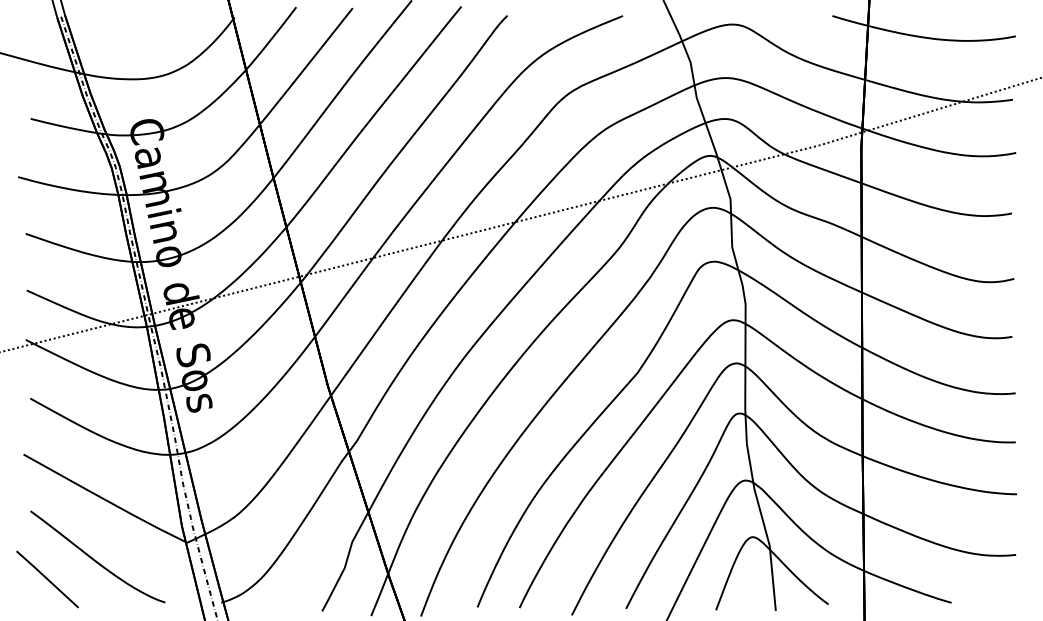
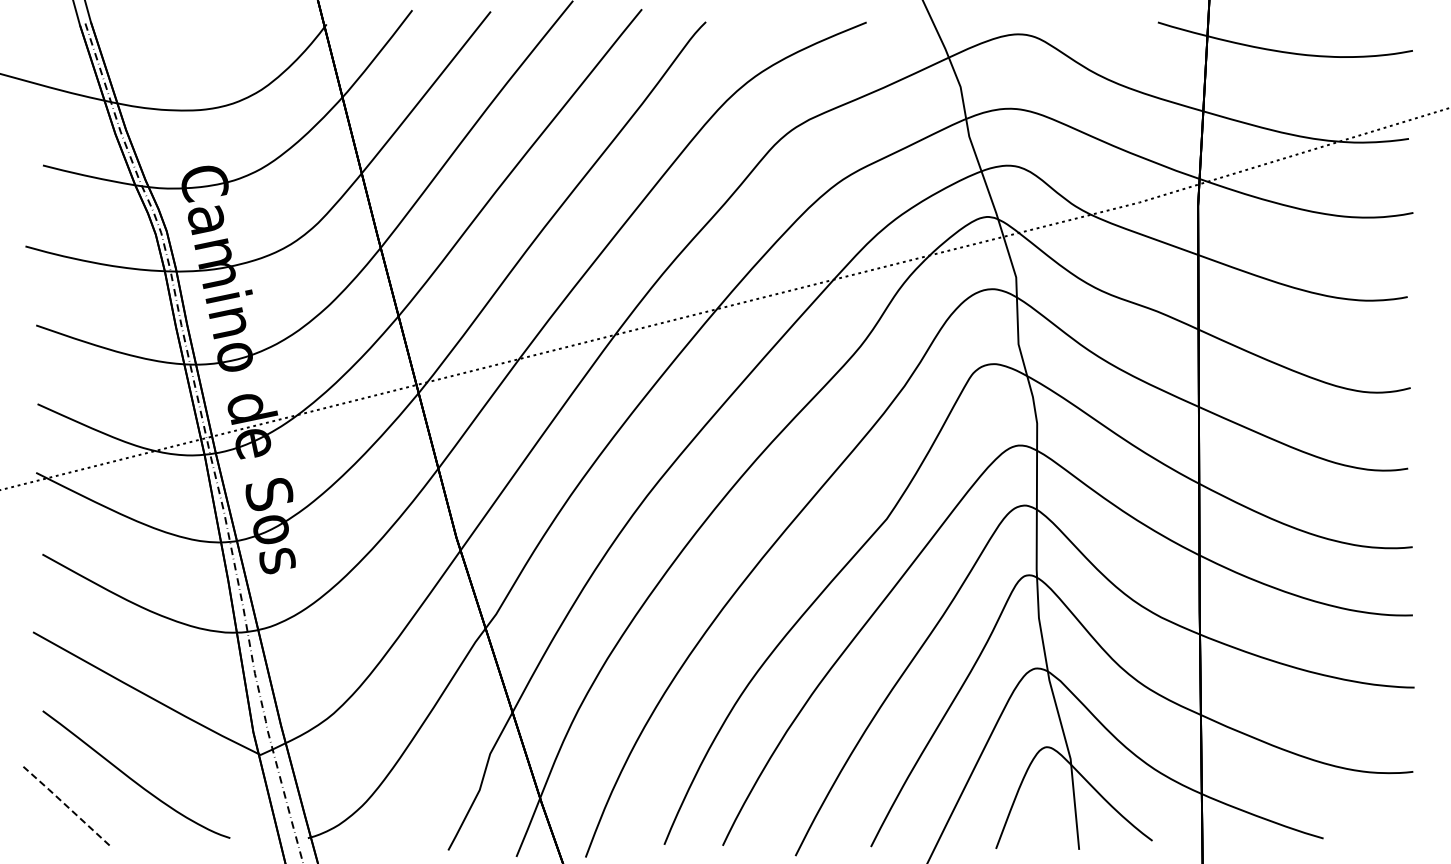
line: (47, 579) -> (66, 805), solid -> dashed

